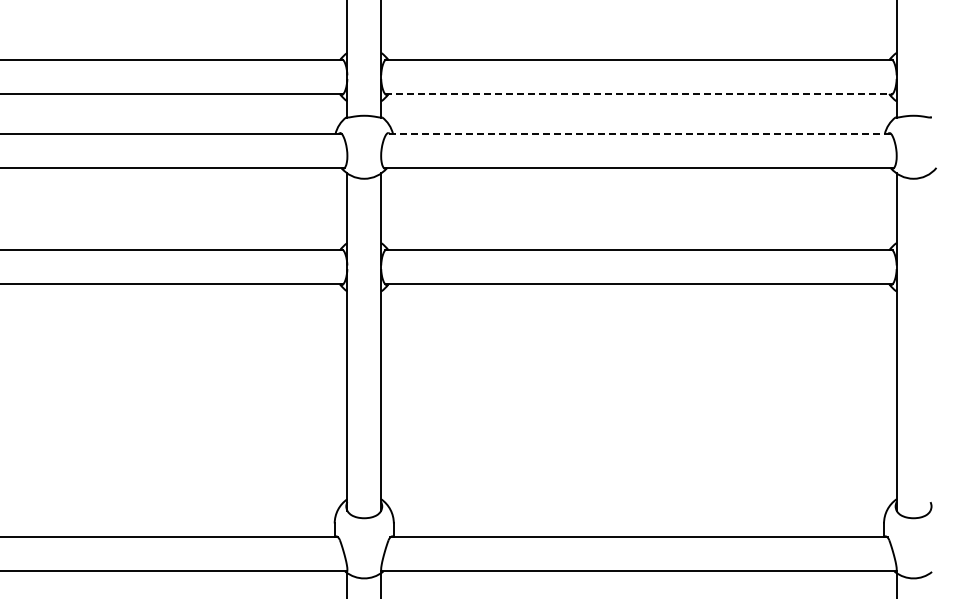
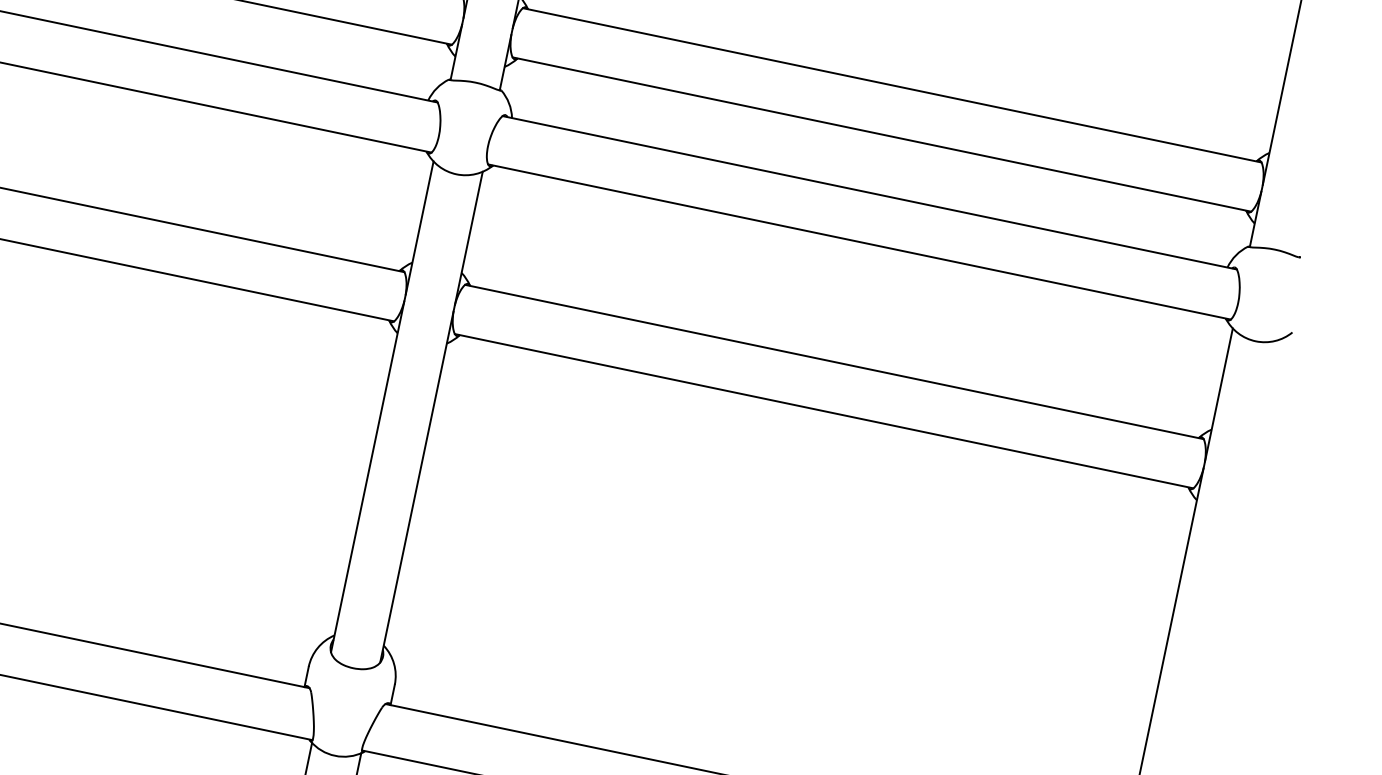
line: (638, 94) -> (881, 135), dashed -> solid
line: (638, 134) -> (869, 193), dashed -> solid

